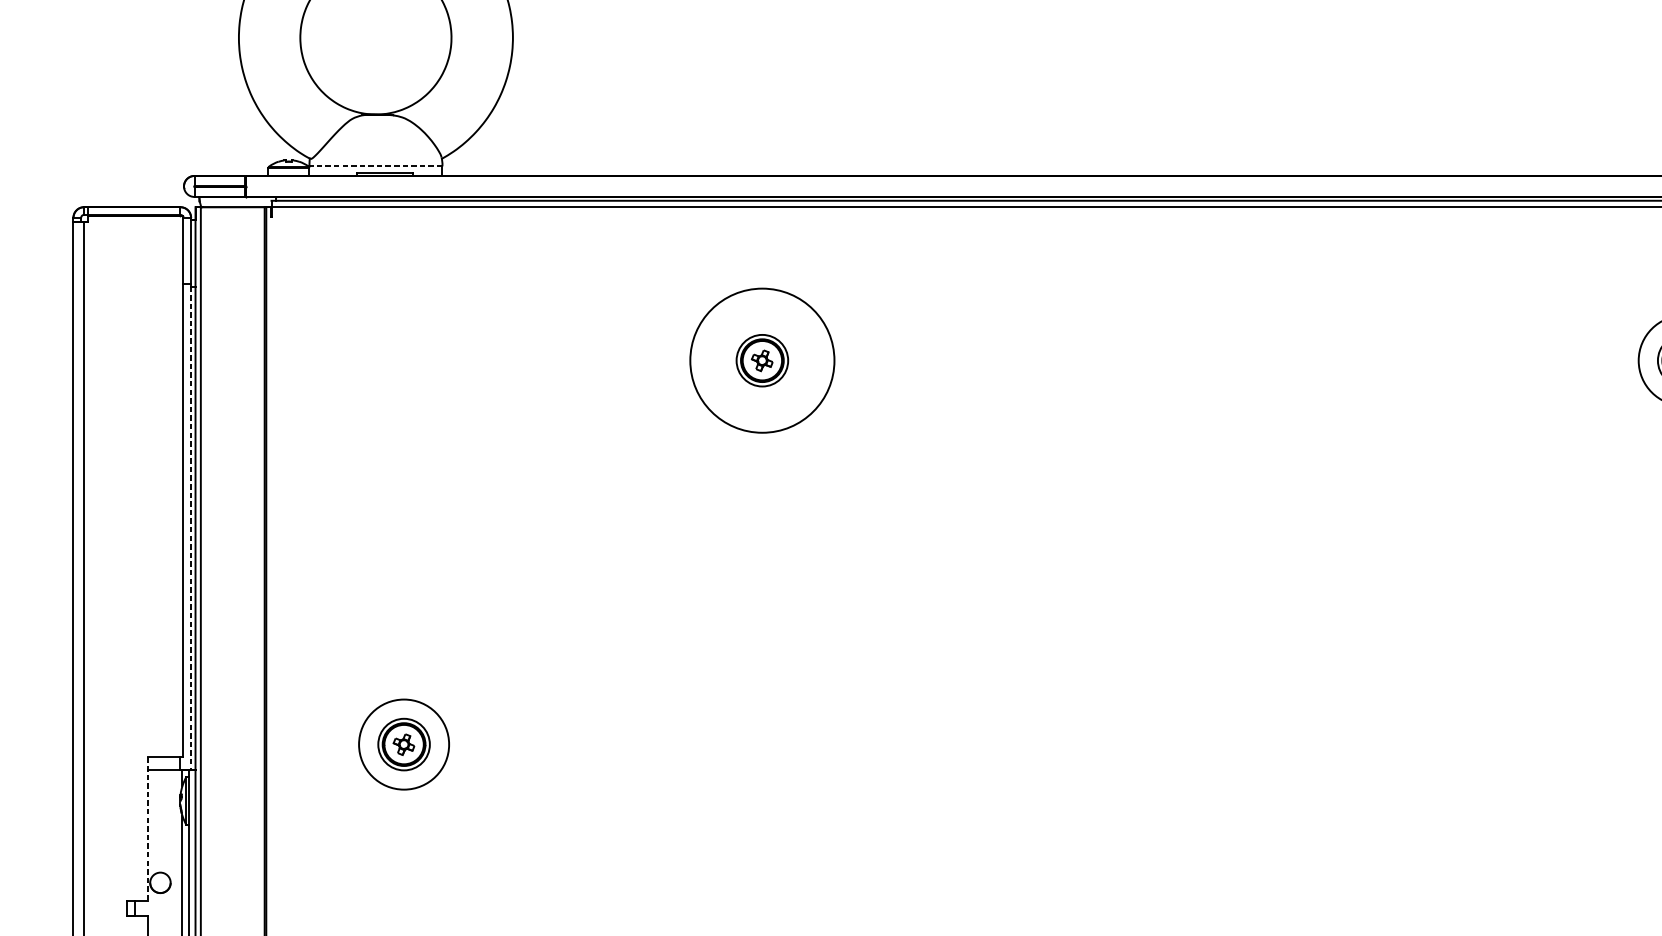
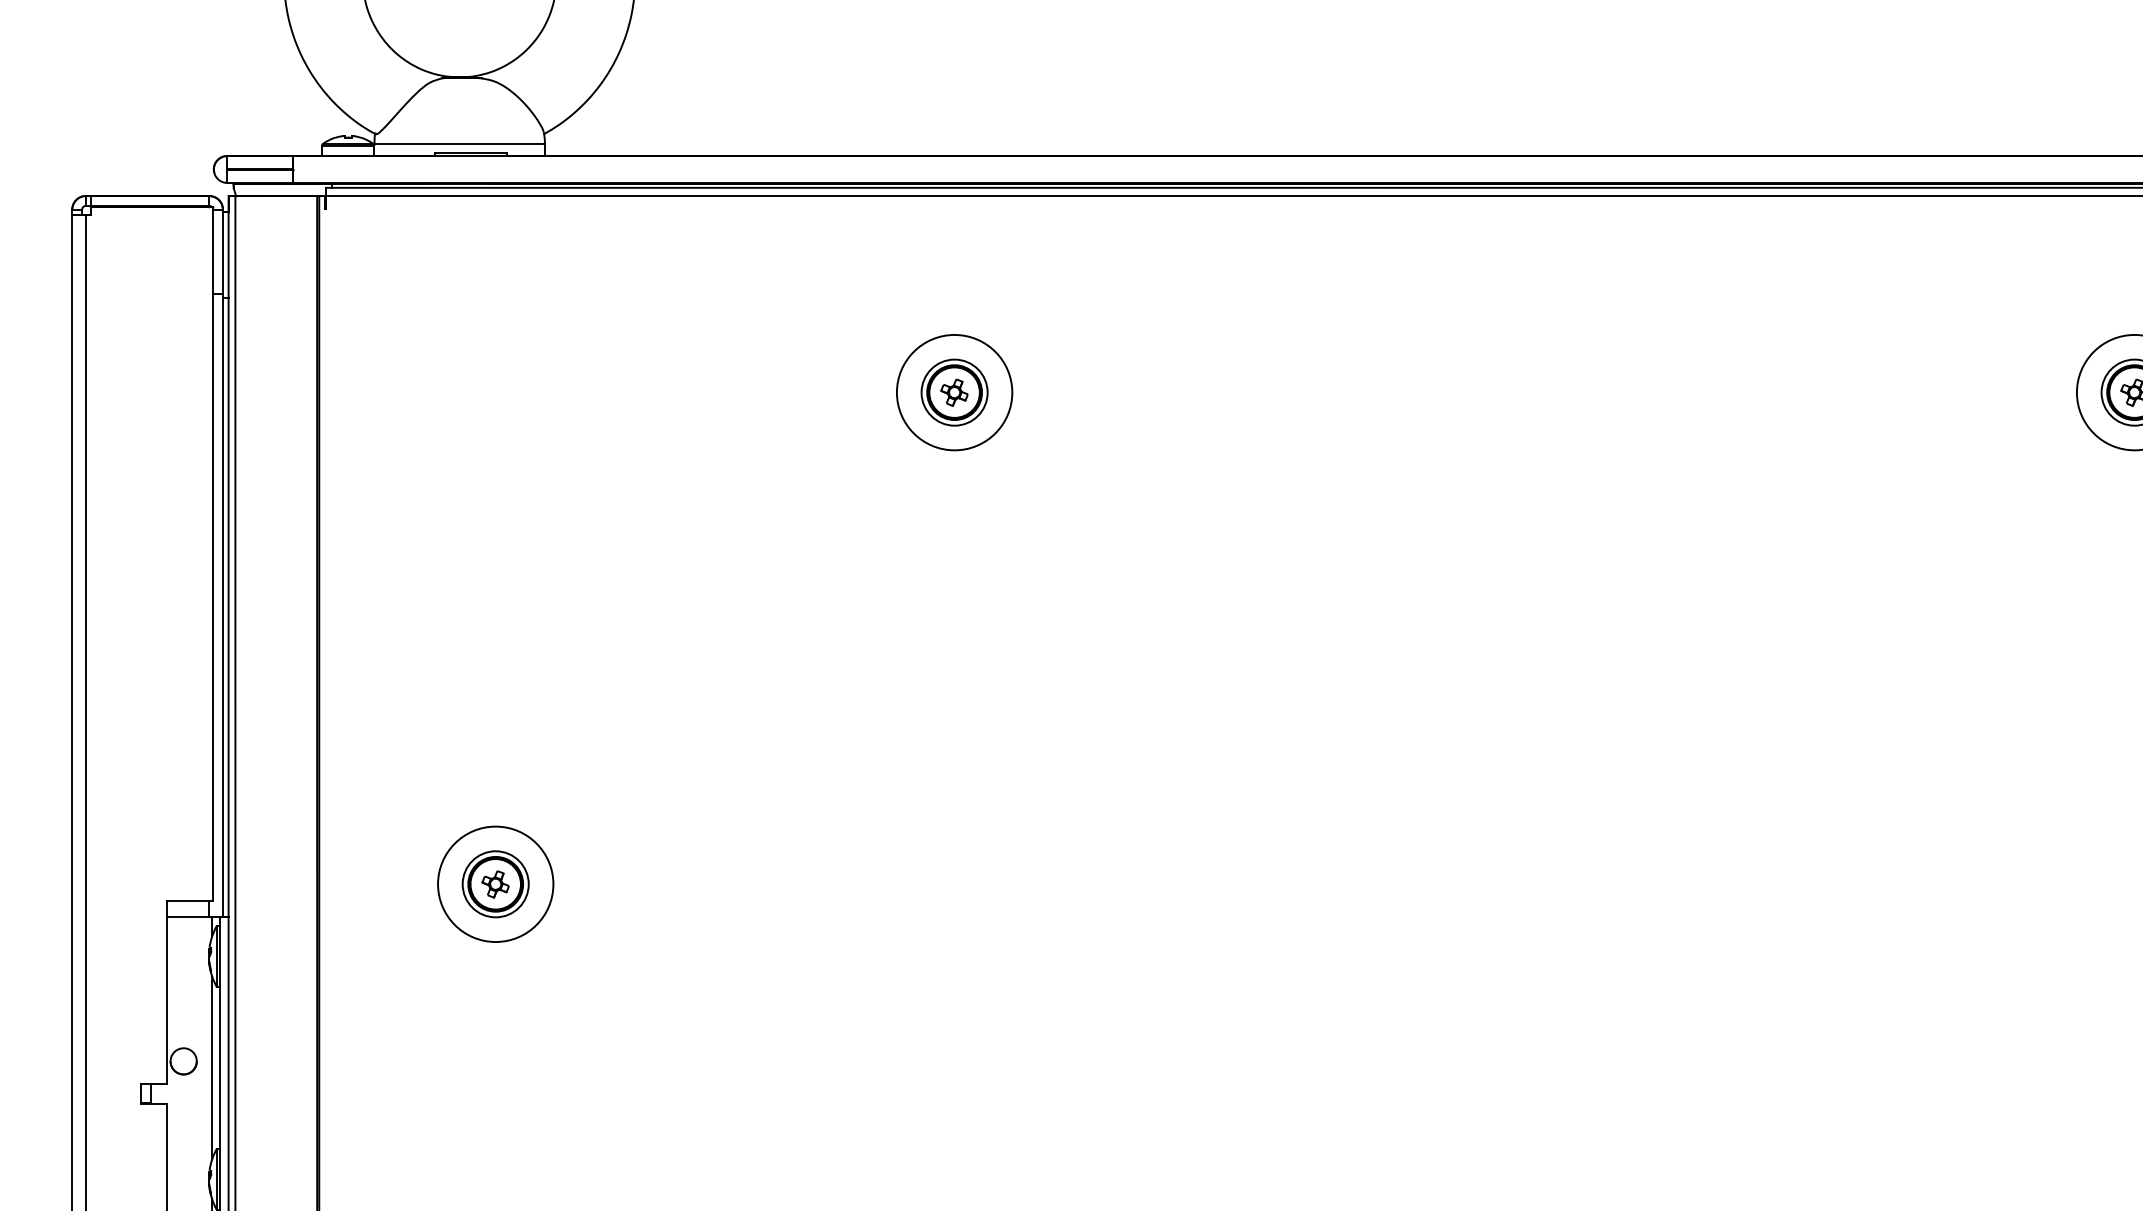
line: (376, 166) -> (460, 143), dashed -> solid
circle: (762, 360) -> (954, 392), size x0.62
line: (191, 528) -> (223, 607), dashed -> solid
line: (147, 829) -> (167, 992), dashed -> solid

